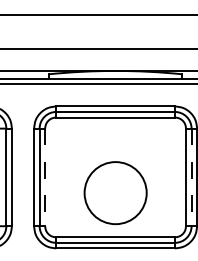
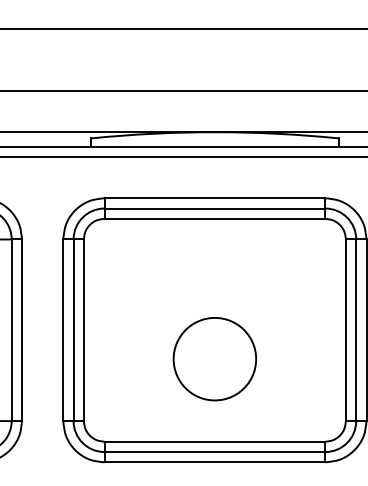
line: (45, 177) -> (84, 330), dashed -> solid
line: (191, 177) -> (356, 330), dashed -> solid
circle: (115, 192) -> (214, 358), size x0.71

